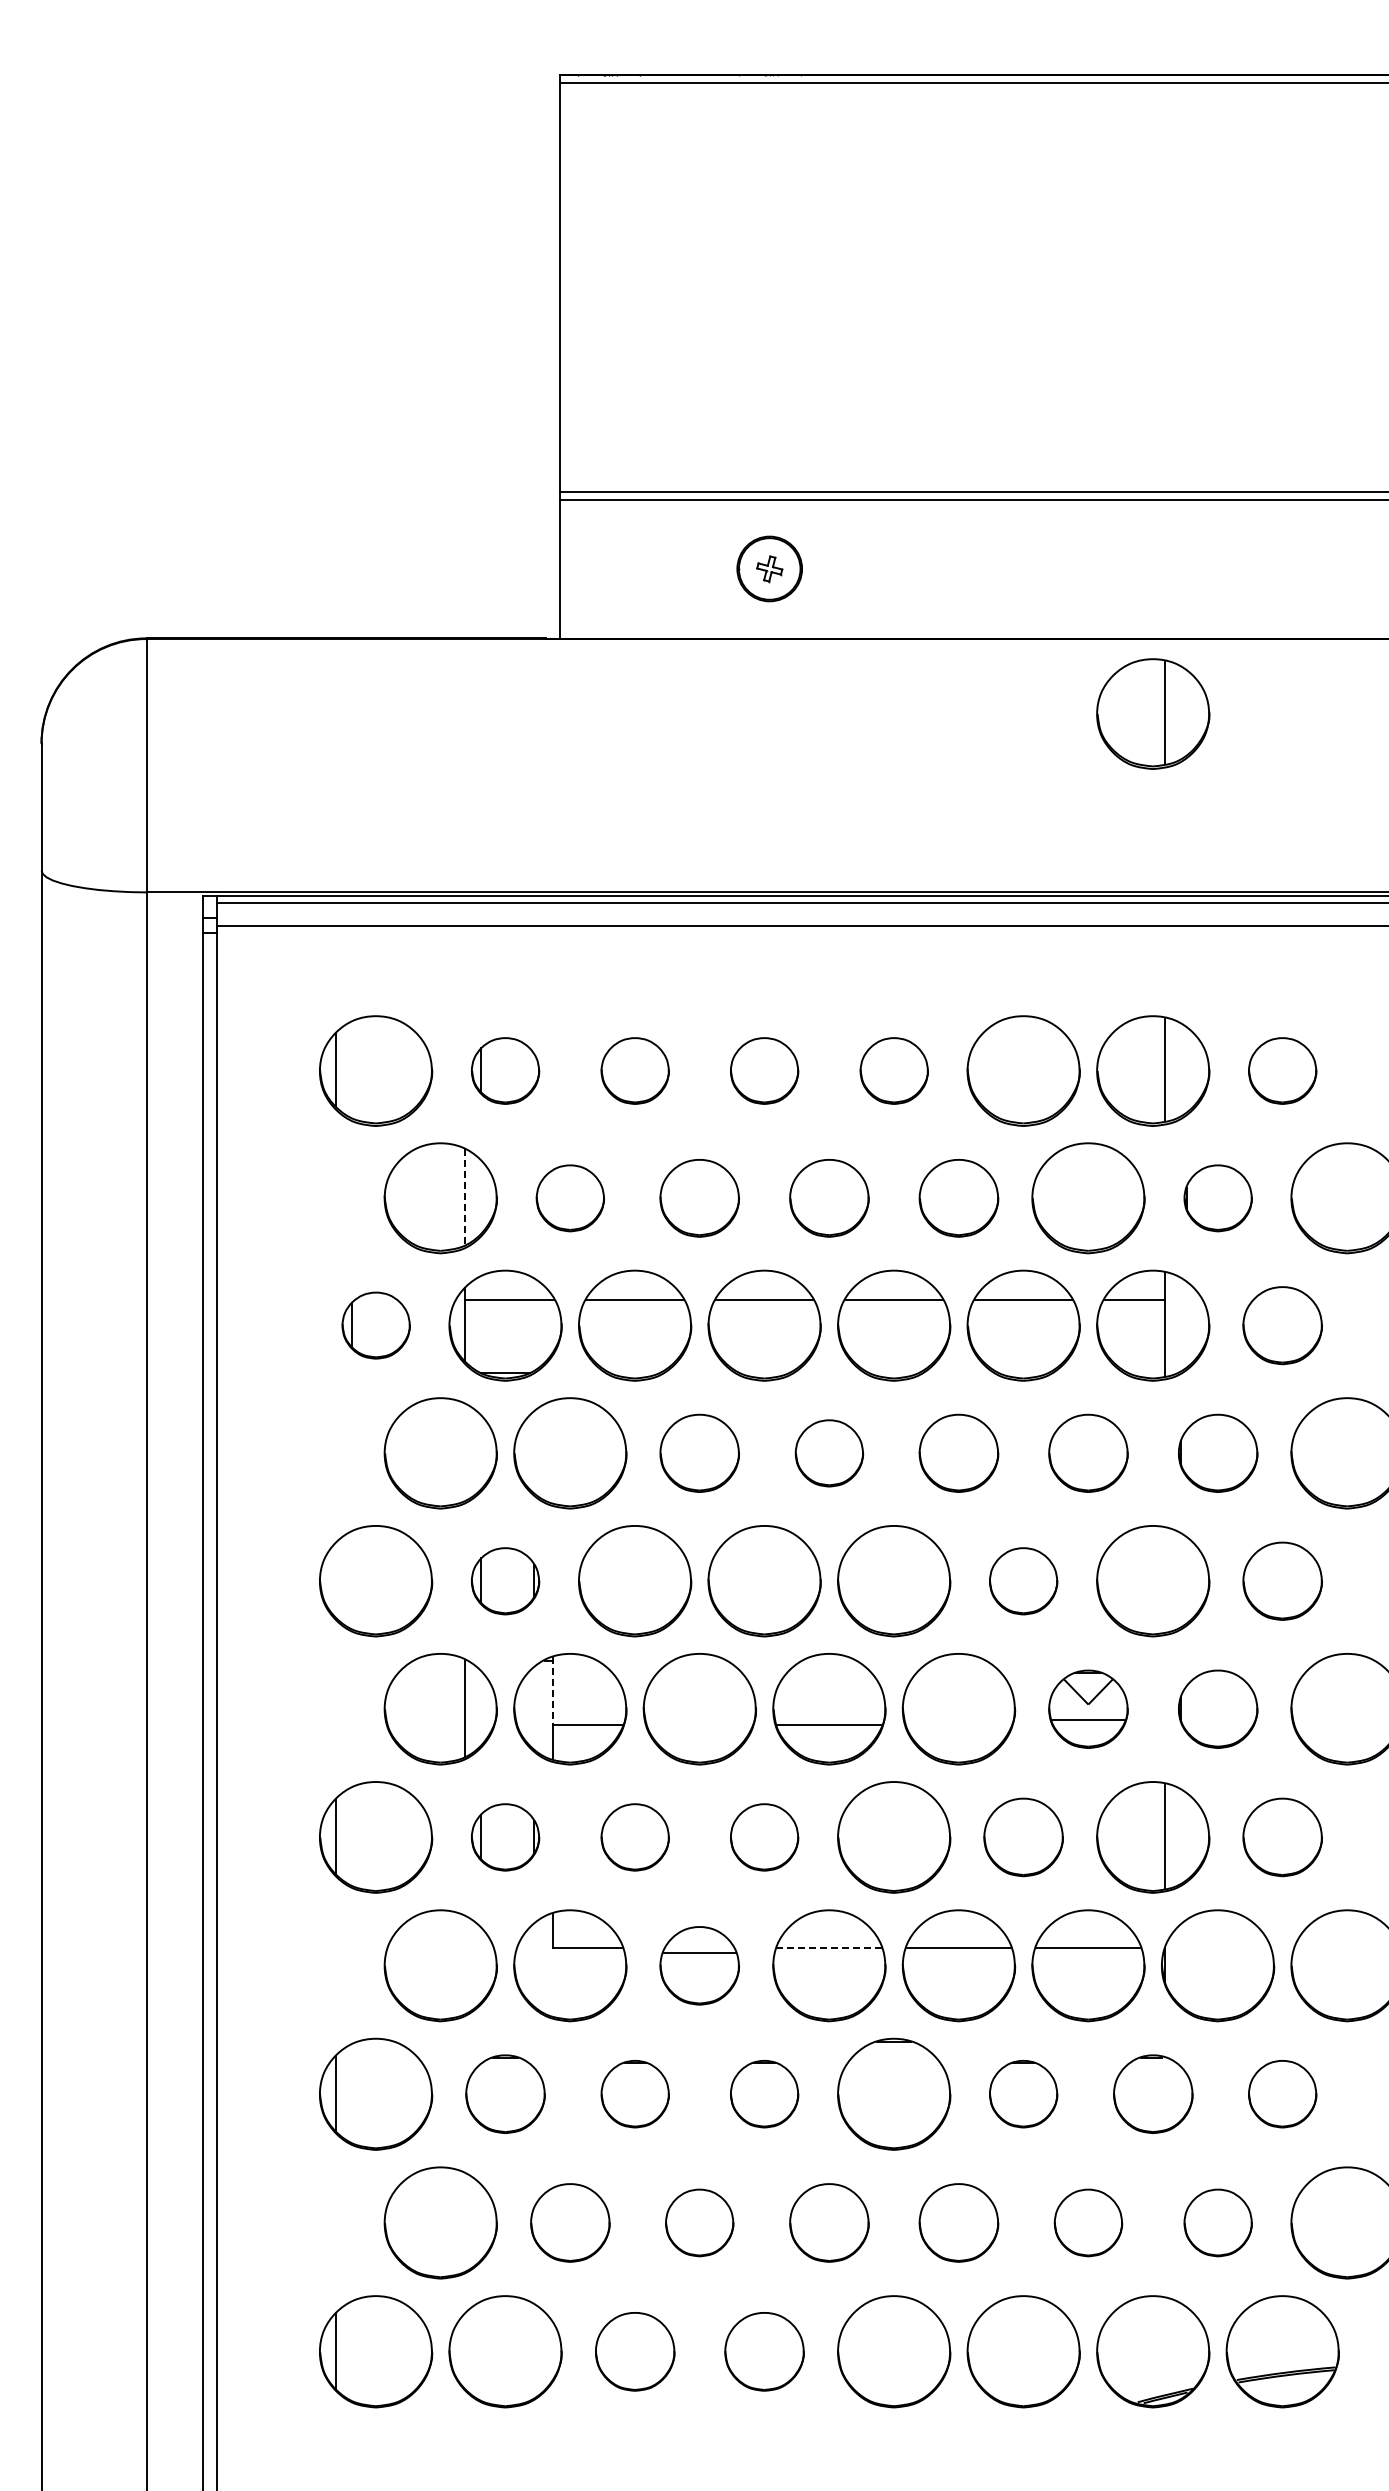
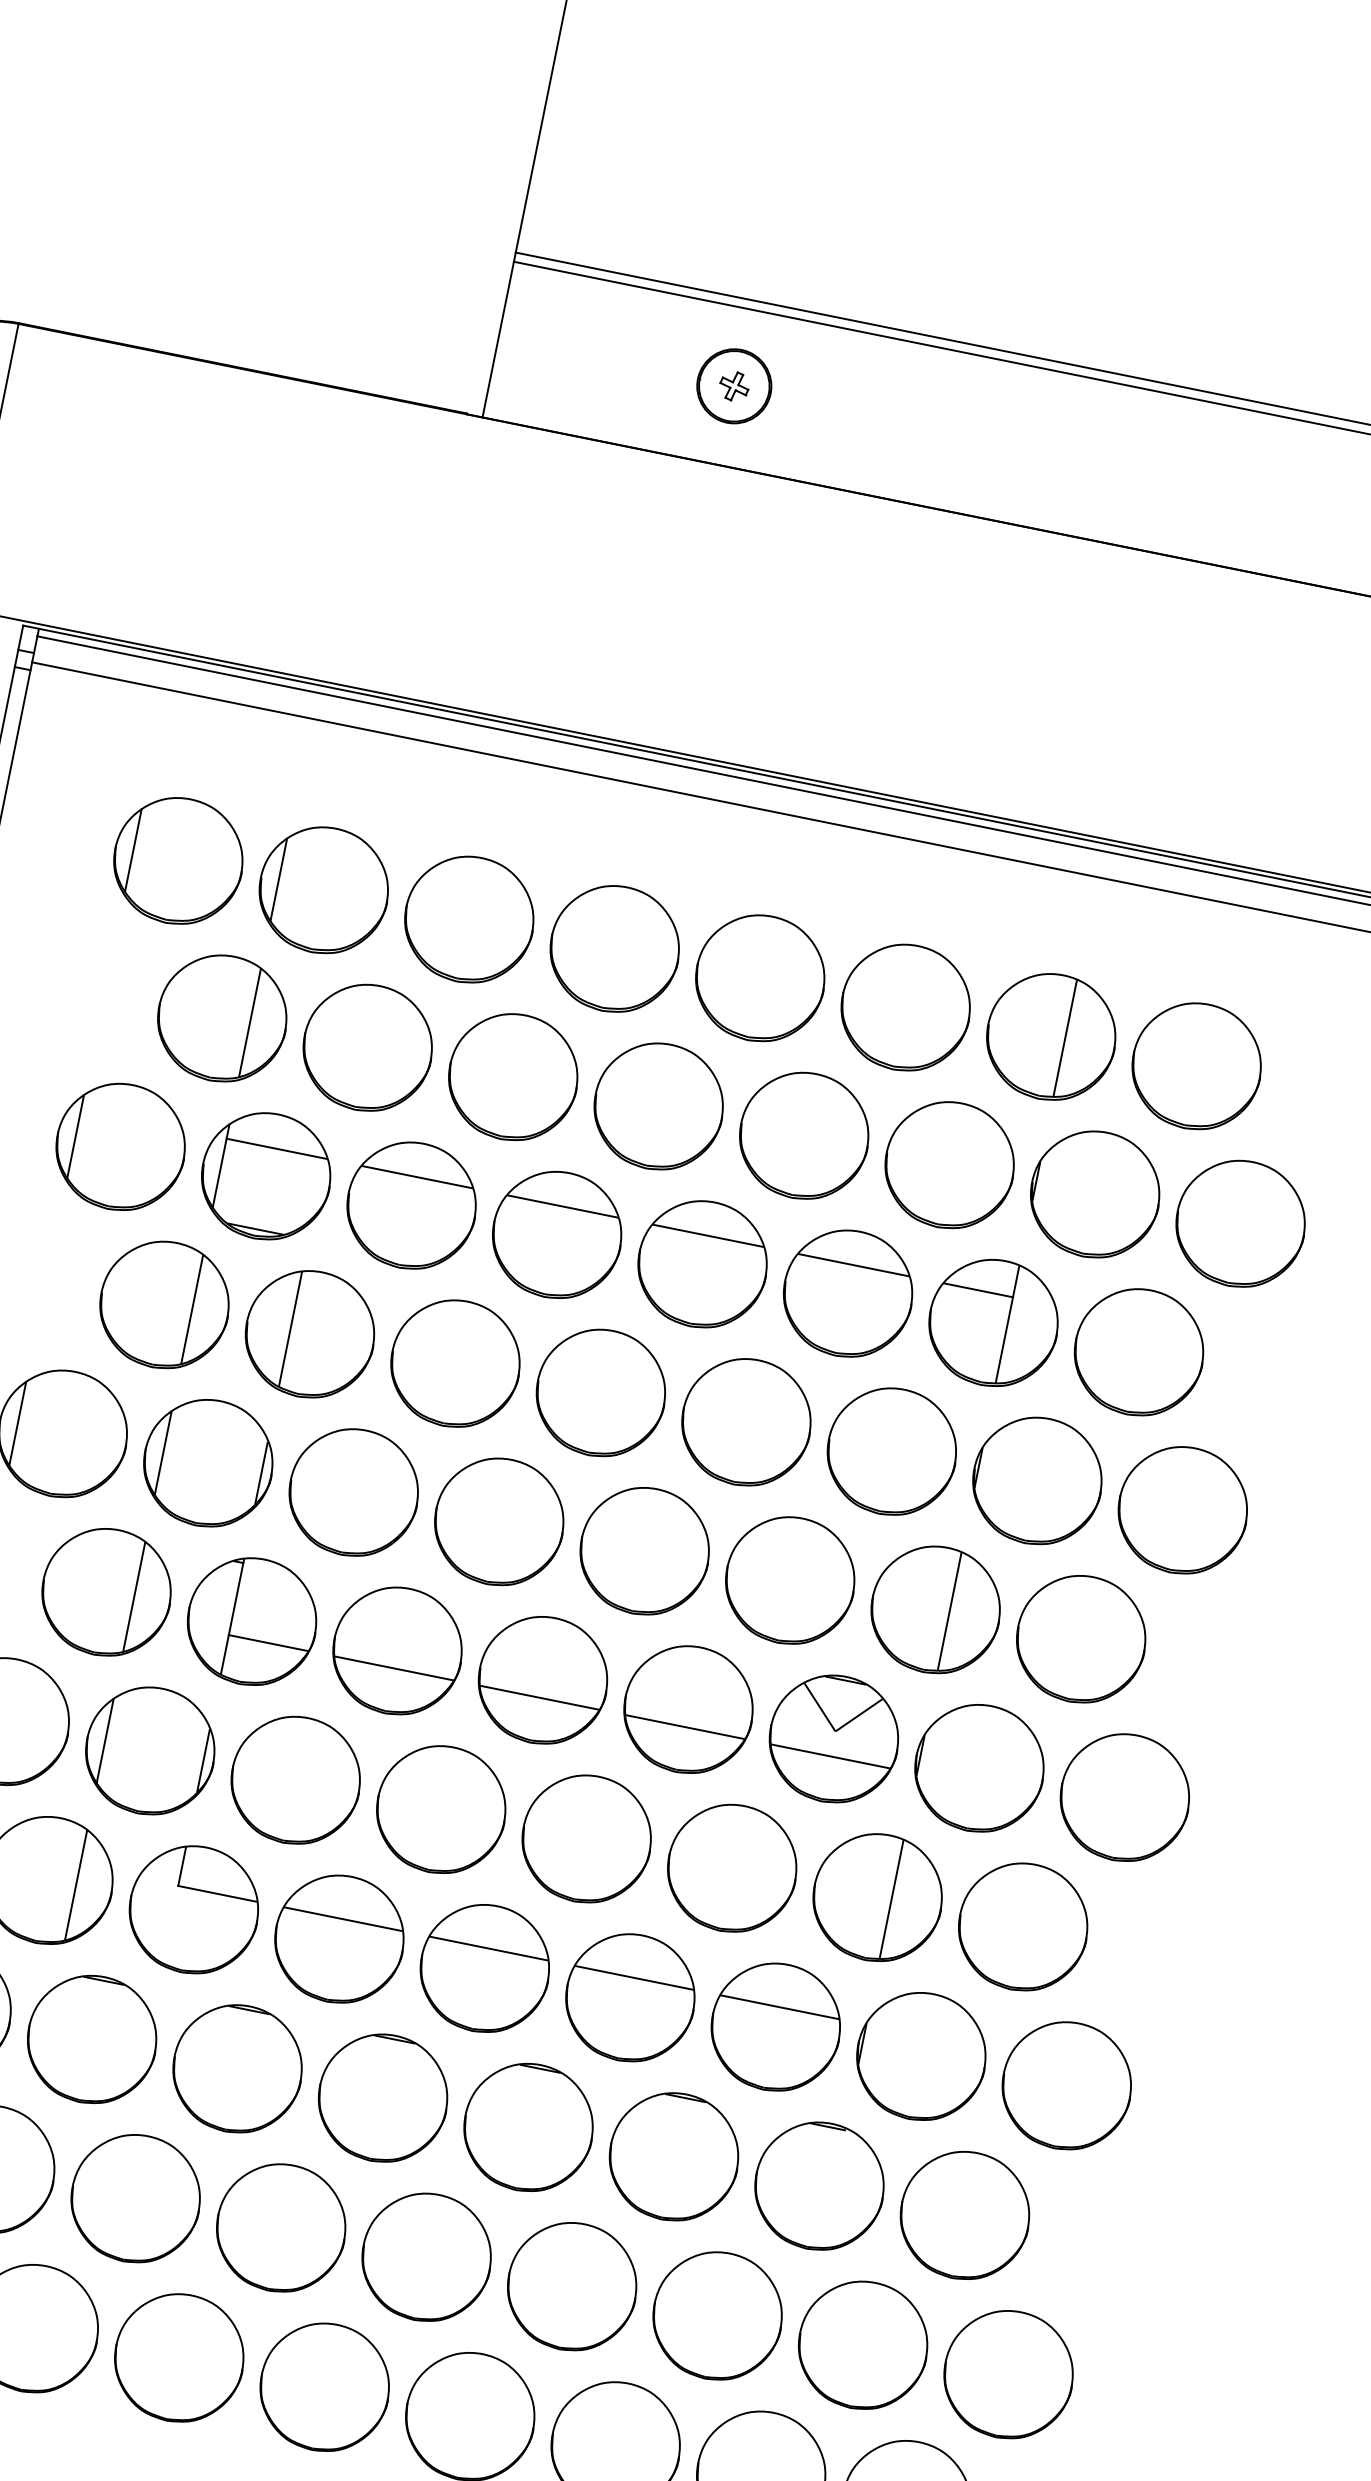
part: (1153, 713) -> (1132, 635), removed
part: (505, 1070) -> (323, 889), size x1.67
part: (635, 1070) -> (469, 919), size x1.67
part: (764, 1070) -> (614, 948), size x1.67
part: (894, 1070) -> (760, 977), size x1.67
part: (1282, 1070) -> (1196, 1065), size x1.67
line: (465, 1197) -> (250, 1023), dashed -> solid
part: (570, 1198) -> (368, 1048), size x1.67
part: (699, 1198) -> (512, 1077), size x1.43
part: (829, 1198) -> (658, 1106), size x1.43
part: (958, 1198) -> (803, 1136), size x1.43
part: (1218, 1198) -> (1095, 1194), size x1.67
part: (376, 1325) -> (121, 1146), size x1.67
part: (1282, 1325) -> (1138, 1352), size x1.43
line: (465, 1452) -> (192, 1309), added
line: (552, 1452) -> (290, 1329), added
part: (699, 1453) -> (455, 1363), size x1.43
part: (829, 1453) -> (601, 1393), size x1.67
part: (958, 1453) -> (746, 1422), size x1.43
part: (1088, 1453) -> (892, 1451), size x1.43
part: (1218, 1453) -> (1038, 1481), size x1.43
line: (335, 1580) -> (17, 1424), added
line: (1165, 1580) -> (949, 1611), added
part: (505, 1581) -> (208, 1463), size x1.67
part: (1023, 1581) -> (790, 1580), size x1.67
part: (1282, 1581) -> (1080, 1639), size x1.43
line: (552, 1690) -> (236, 1596), dashed -> solid
part: (1088, 1709) -> (834, 1739), size x1.43
part: (1218, 1709) -> (980, 1768), size x1.43
line: (699, 1724) -> (393, 1668), added
line: (958, 1724) -> (684, 1726), added
part: (505, 1837) -> (150, 1751), size x1.67
part: (635, 1837) -> (296, 1780), size x1.67
part: (764, 1837) -> (441, 1809), size x1.67
part: (1023, 1837) -> (732, 1868), size x1.43
part: (1282, 1837) -> (1022, 1927), size x1.43
line: (829, 1948) -> (489, 1949), dashed -> solid
line: (465, 1964) -> (76, 1884), added
part: (699, 1965) -> (339, 1938), size x1.43
part: (505, 2093) -> (92, 2038), size x1.43
part: (635, 2093) -> (238, 2068), size x1.67
part: (764, 2093) -> (383, 2097), size x1.67
part: (1023, 2093) -> (674, 2155), size x1.67
part: (1153, 2093) -> (820, 2185), size x1.43
part: (1282, 2093) -> (964, 2214), size x1.67
part: (570, 2222) -> (136, 2198), size x1.43
part: (699, 2222) -> (280, 2227), size x1.67
part: (829, 2222) -> (427, 2256), size x1.43
part: (958, 2222) -> (571, 2286), size x1.43
part: (1088, 2222) -> (717, 2315), size x1.67
part: (1218, 2222) -> (863, 2345), size x1.67
part: (635, 2351) -> (179, 2357), size x1.43
part: (764, 2351) -> (324, 2387), size x1.43

